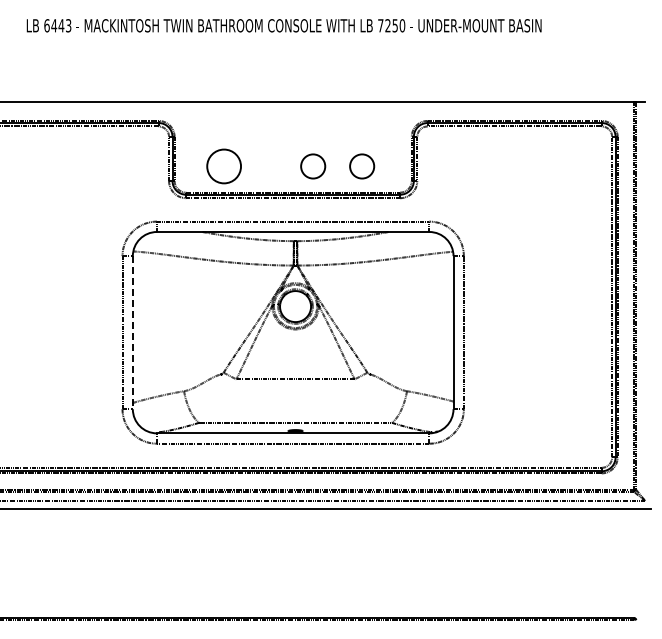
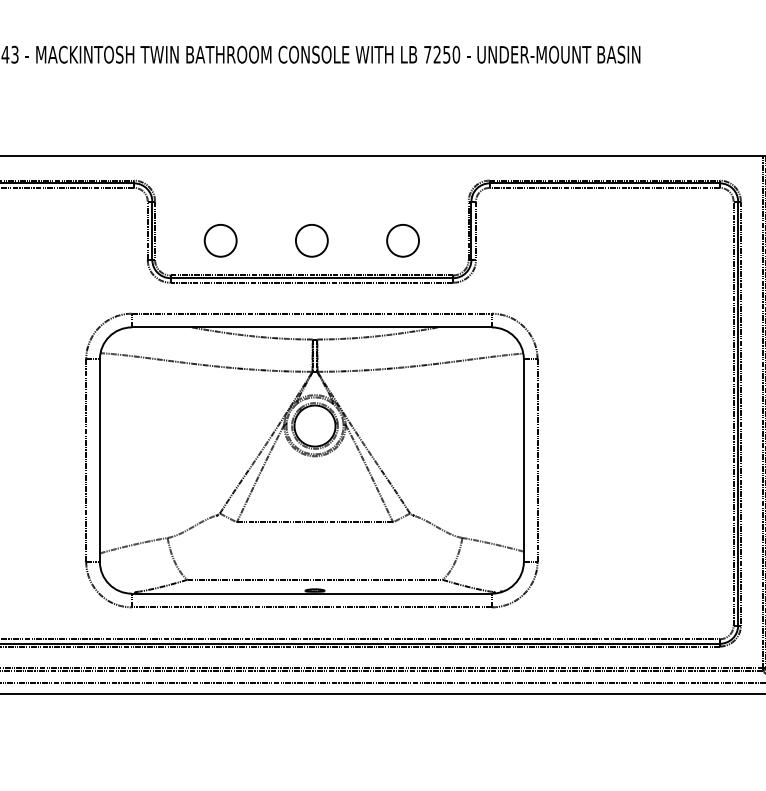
circle: (224, 166) -> (221, 240), size x0.71
circle: (313, 166) -> (312, 240), moved
line: (132, 332) -> (99, 460), dashed -> solid

